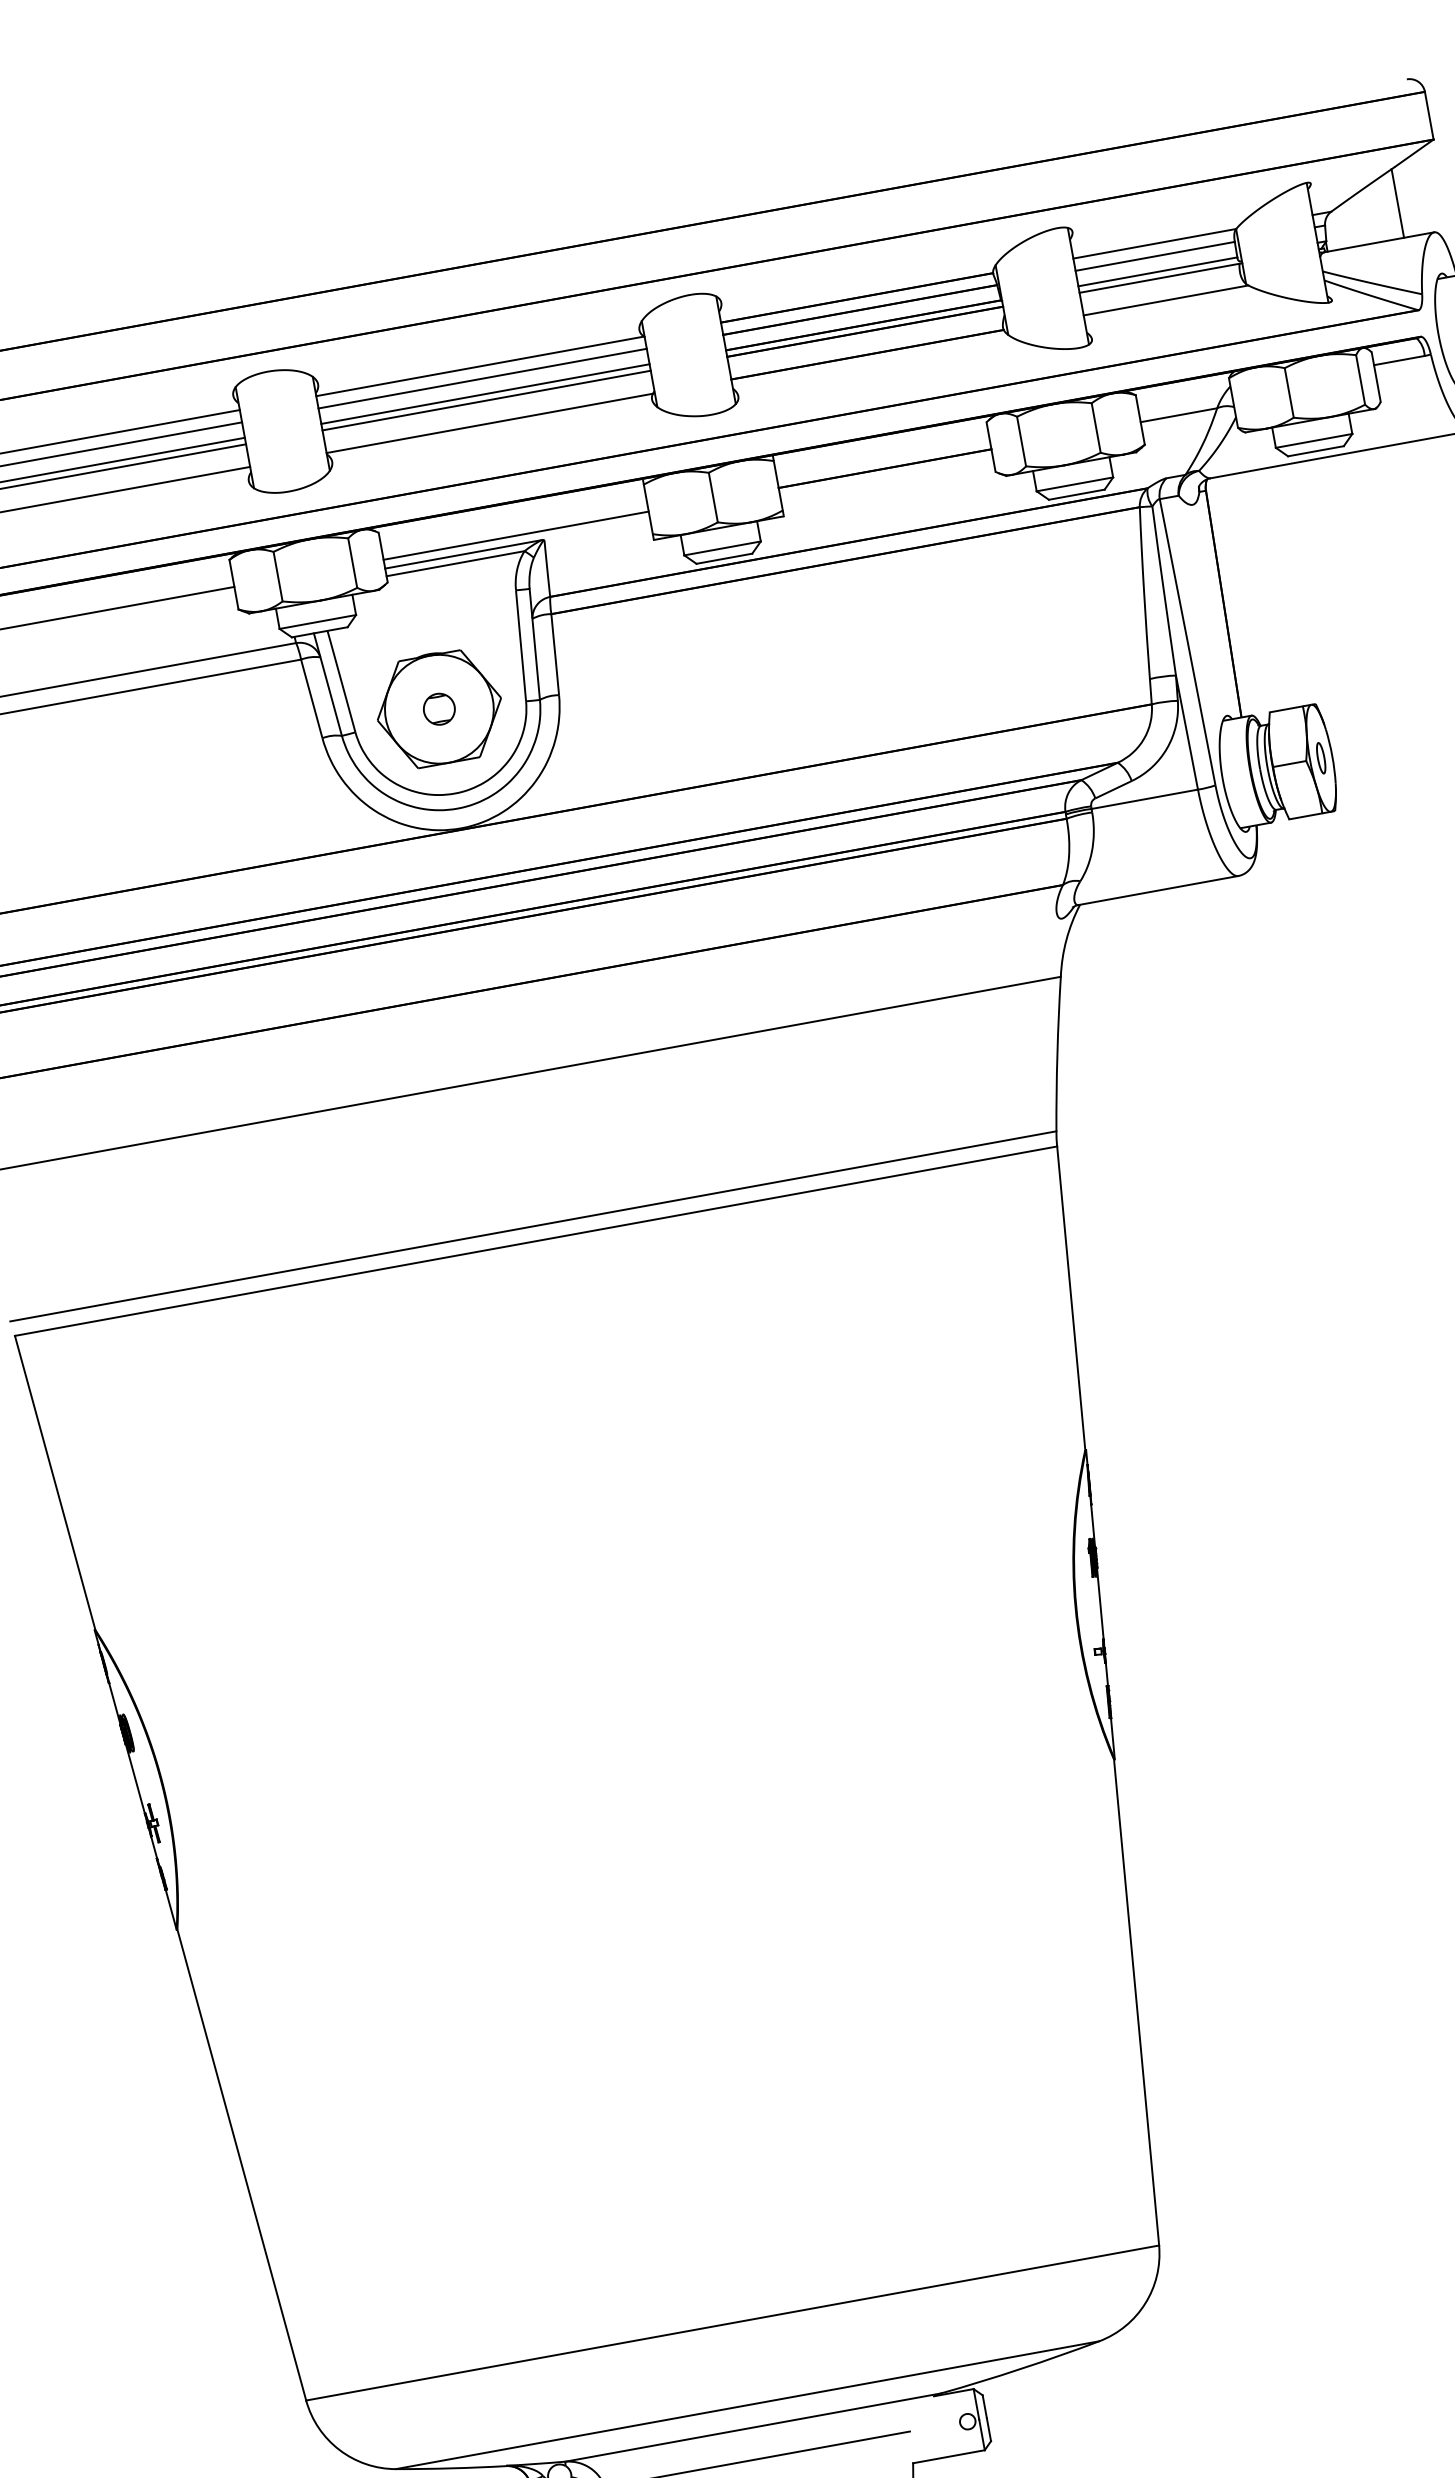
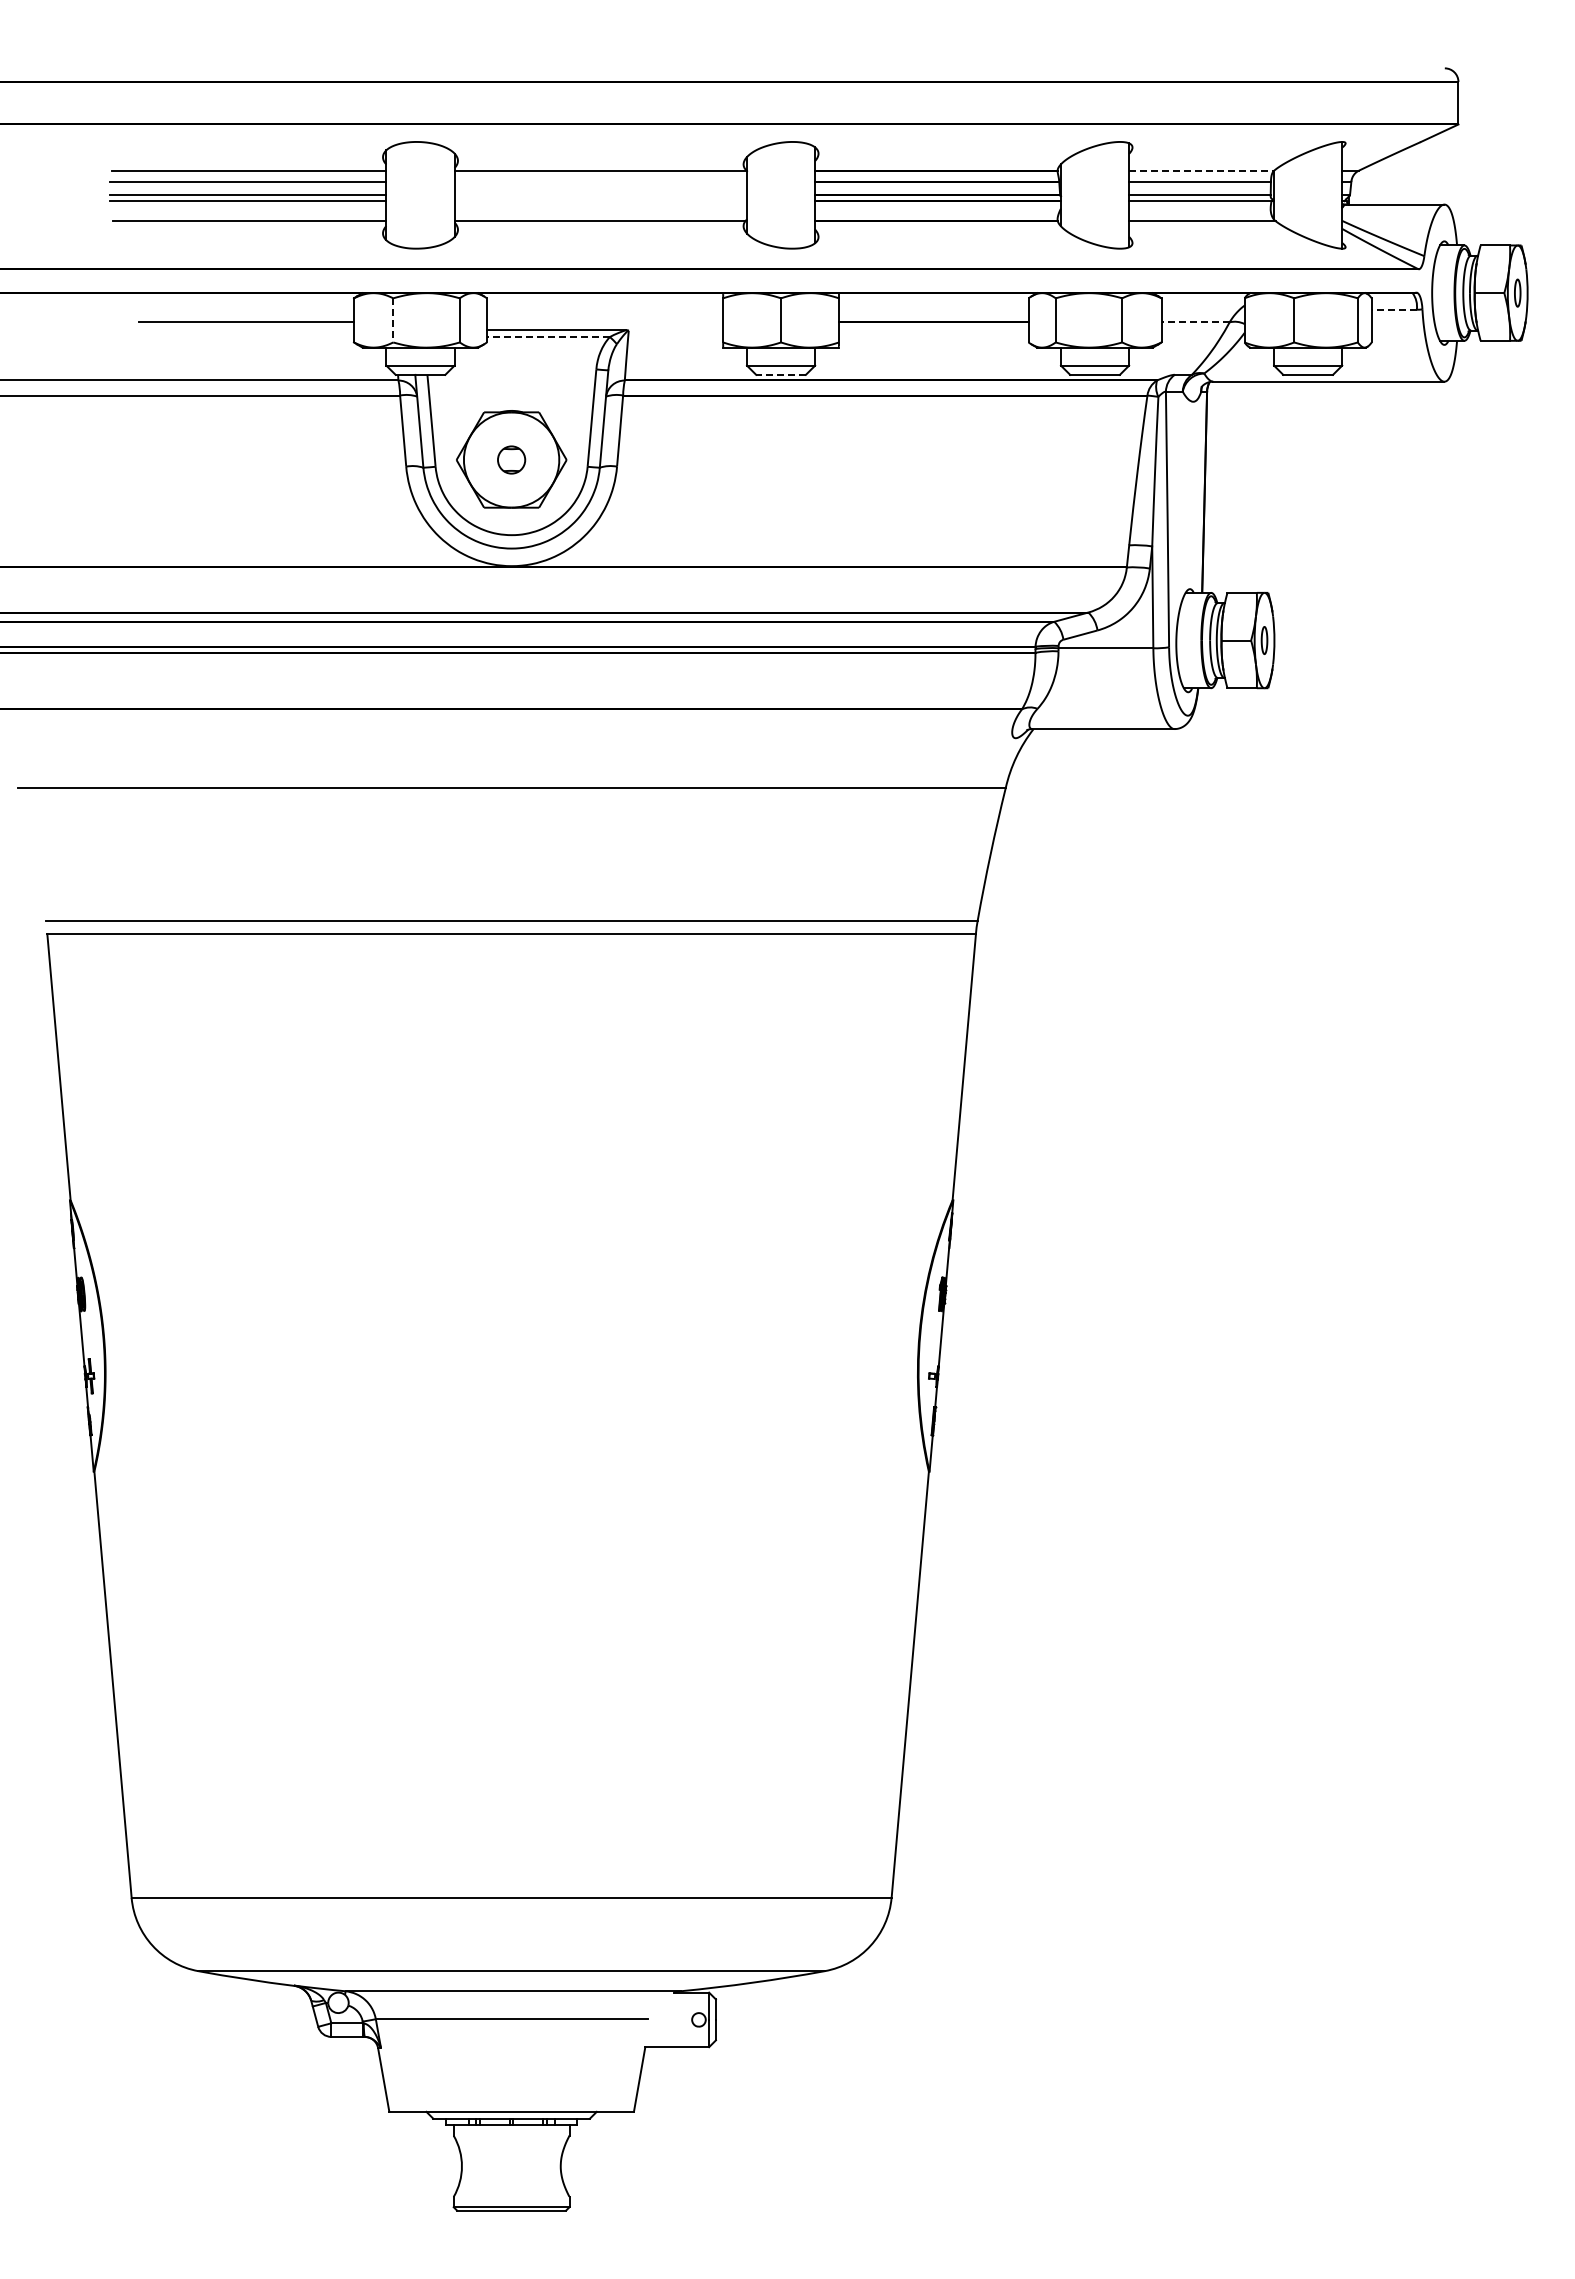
line: (1397, 202) -> (1417, 173), removed
line: (1154, 243) -> (1201, 170), solid -> dashed
line: (1399, 360) -> (1394, 309), solid -> dashed
line: (482, 378) -> (600, 181), removed
line: (485, 394) -> (600, 195), removed
line: (486, 400) -> (600, 201), removed
line: (1178, 415) -> (1195, 322), solid -> dashed
line: (515, 535) -> (604, 322), removed
line: (724, 558) -> (781, 374), solid -> dashed
line: (455, 564) -> (548, 337), solid -> dashed
line: (278, 576) -> (393, 320), solid -> dashed

